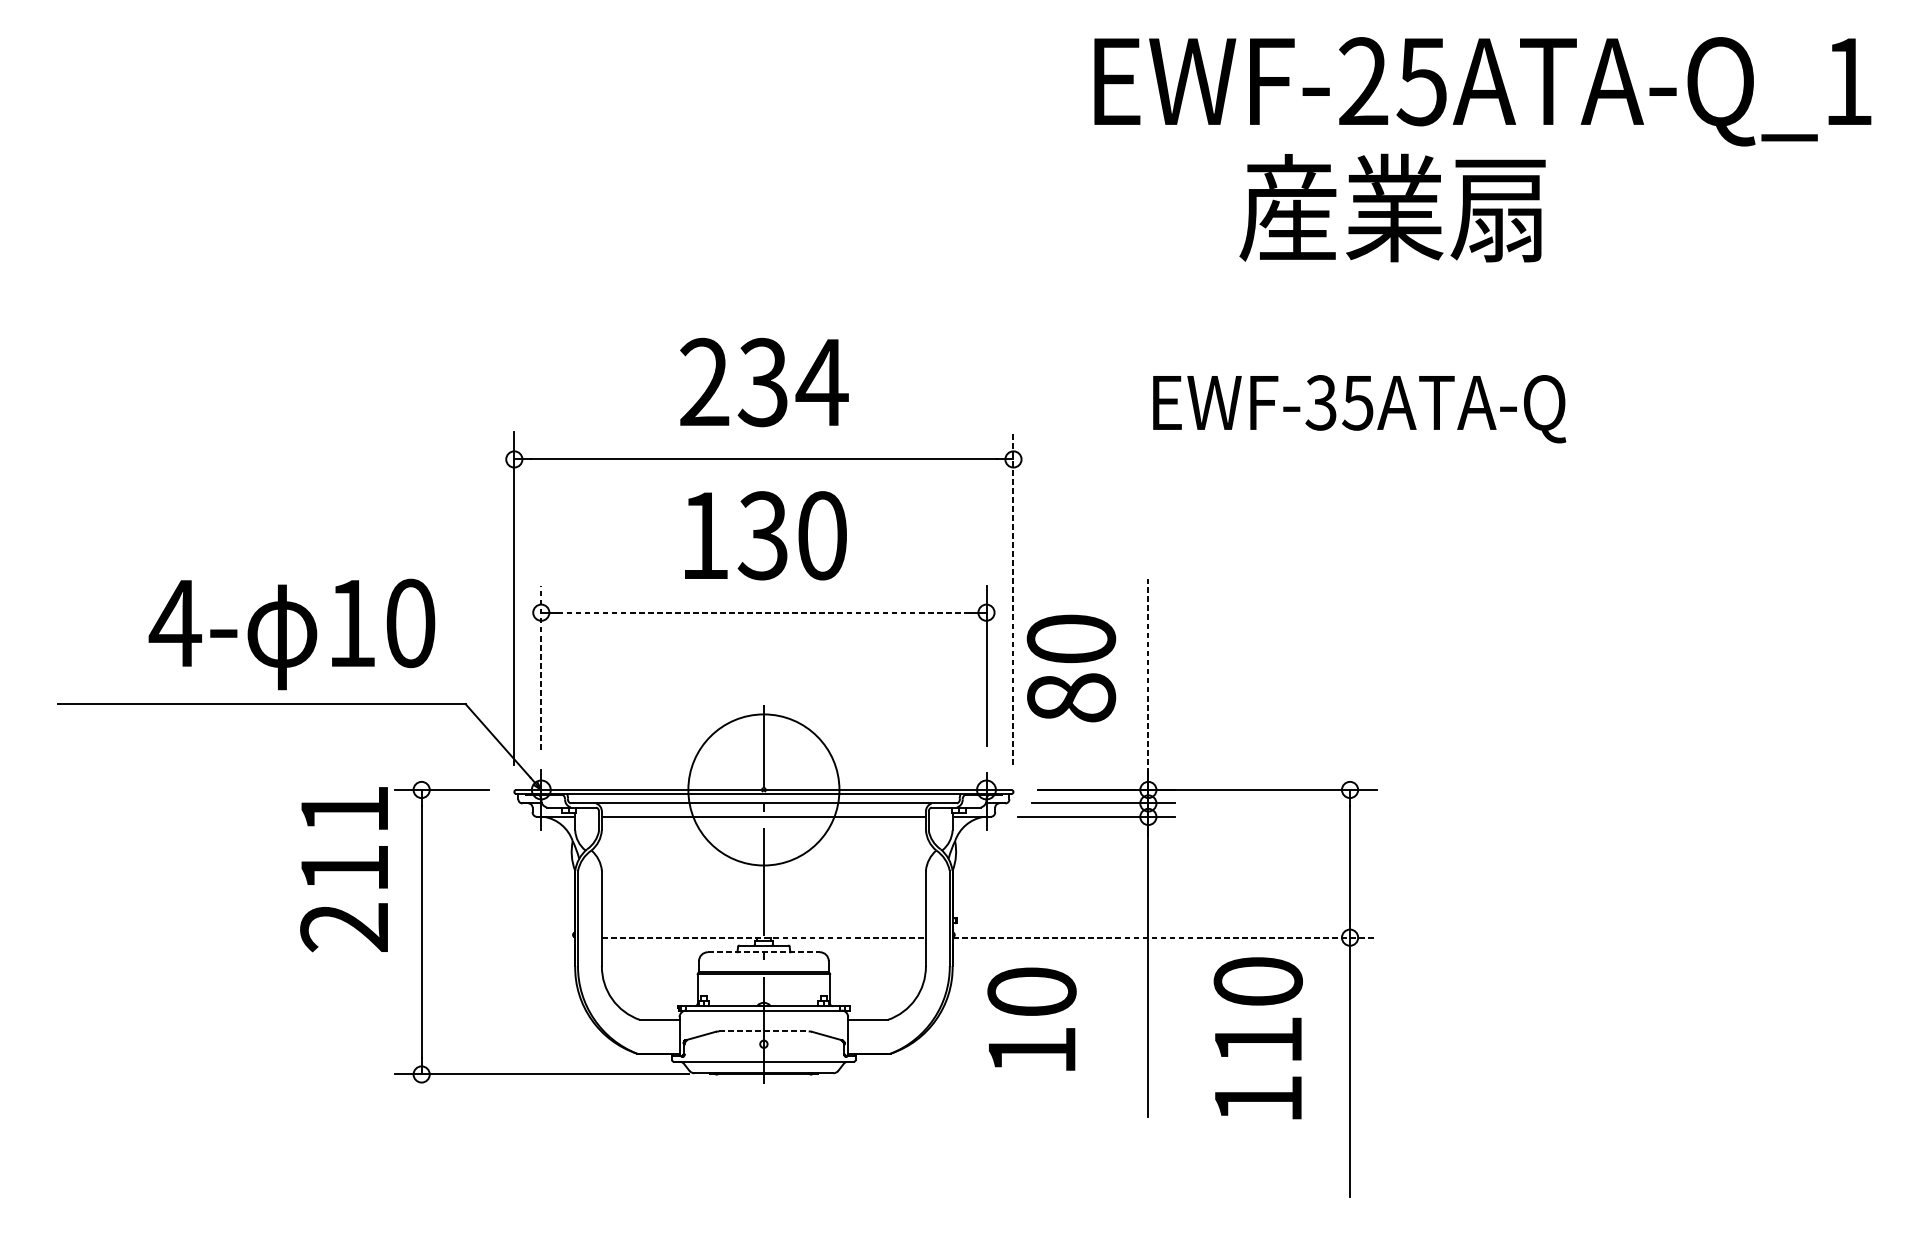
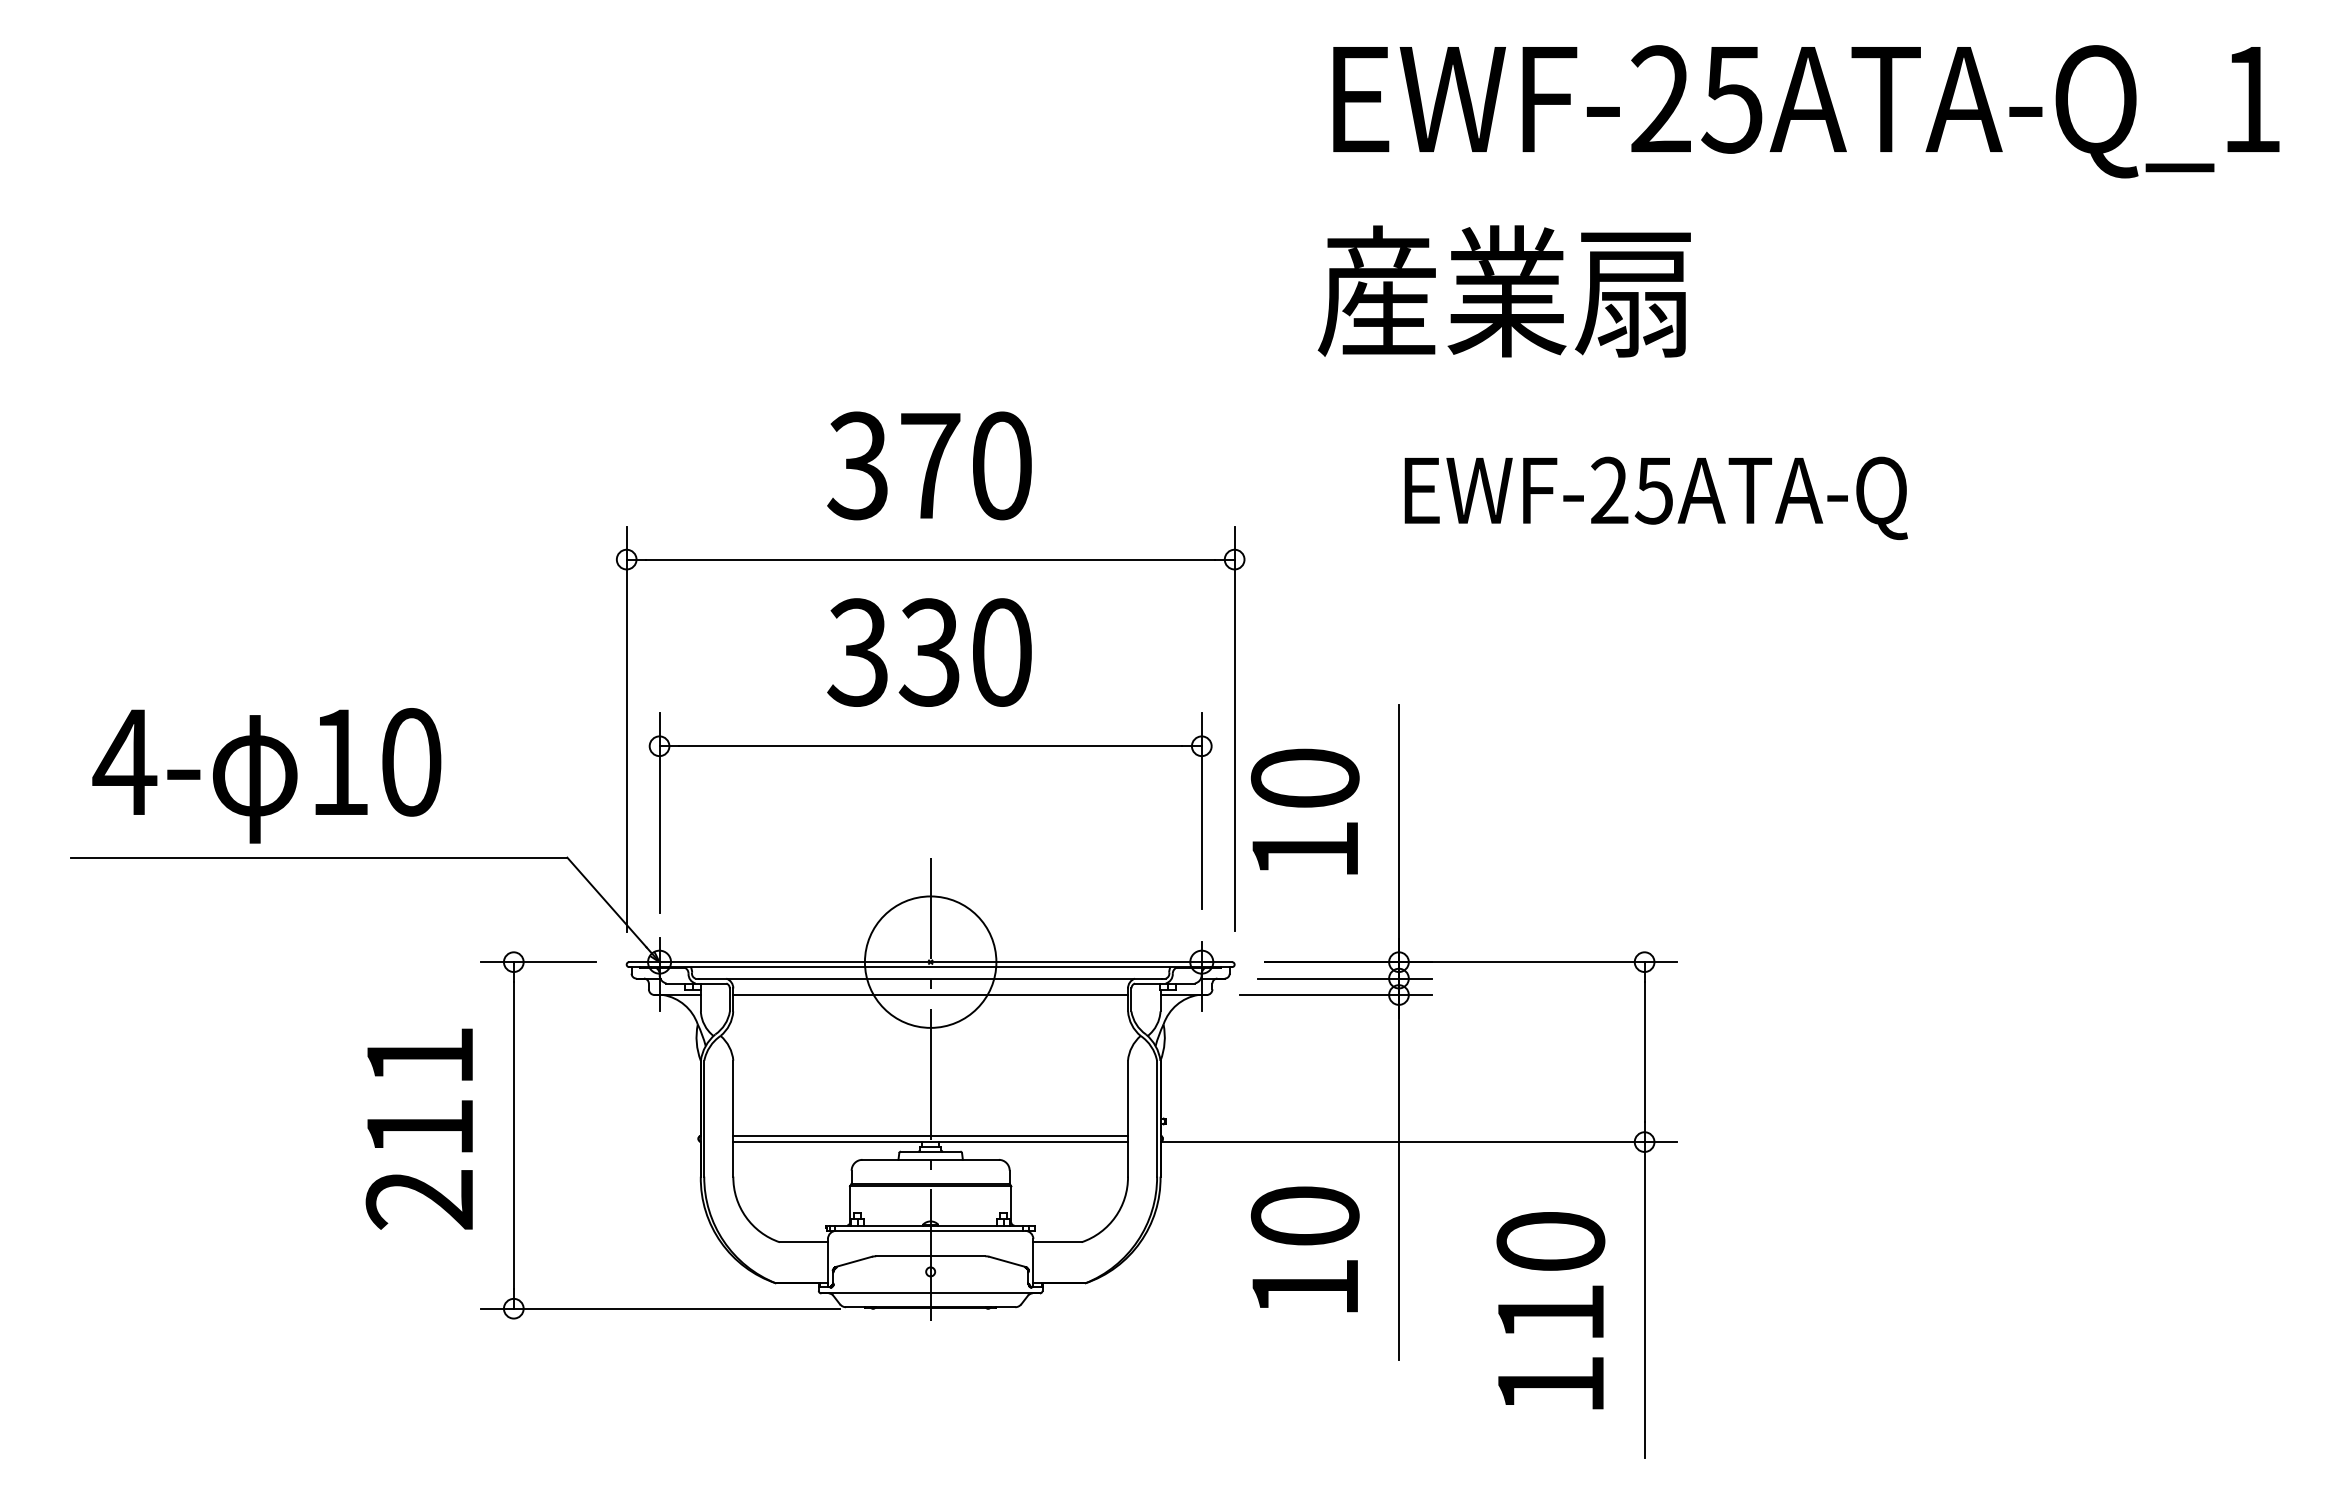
text: (1391, 208) -> (1503, 291), moved
text: (763, 382) -> (930, 465), 234 -> 370
text: (1321, 402) -> (1609, 490), EWF-35ATA-Q -> EWF-25ATA-Q
text: (703, 535) -> (857, 652), 130 -> 330
line: (1013, 598) -> (1234, 728), dashed -> solid
line: (764, 612) -> (931, 746), dashed -> solid
text: (291, 634) -> (266, 775), moved
line: (541, 667) -> (659, 813), dashed -> solid
line: (1147, 676) -> (1398, 823), dashed -> solid
text: (1071, 697) -> (1305, 849), 80 -> 10
circle: (763, 789) -> (930, 961), size x0.71
text: (343, 869) -> (418, 1128), moved
line: (763, 932) -> (930, 1135), added
line: (764, 938) -> (931, 1142), dashed -> solid
line: (1165, 938) -> (1419, 1142), dashed -> solid
line: (764, 951) -> (931, 1159), dashed -> solid
text: (1032, 1019) -> (1305, 1249), moved
line: (763, 1031) -> (930, 1256), dashed -> solid
text: (1258, 1038) -> (1550, 1310), moved

